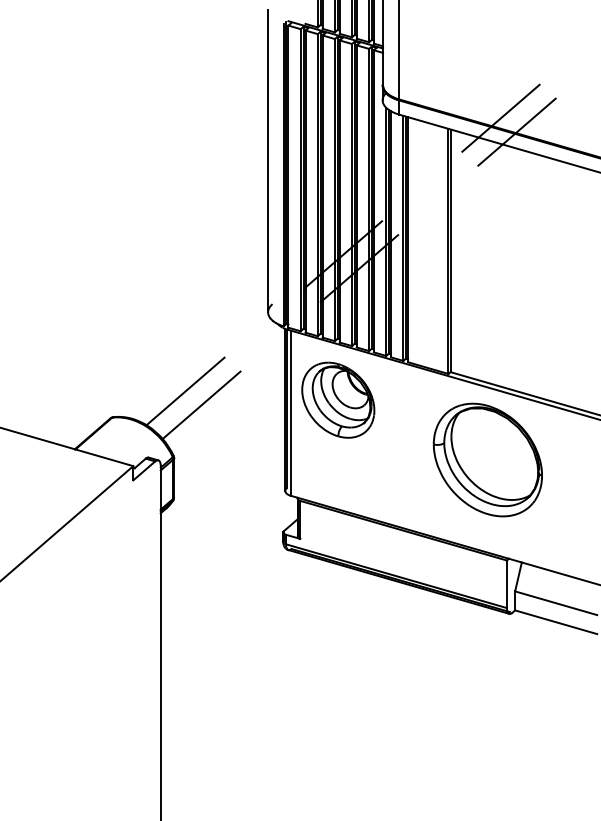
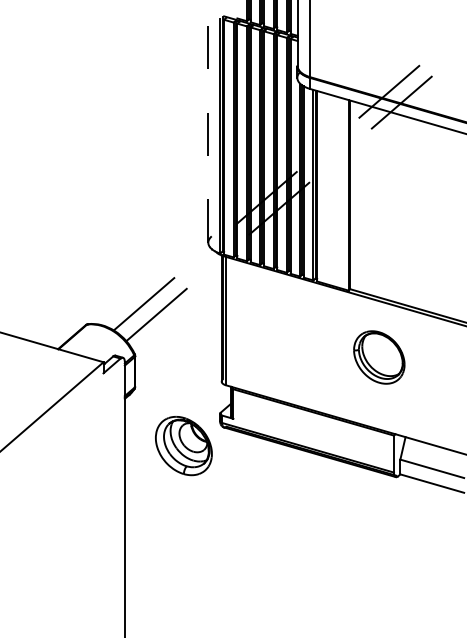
line: (268, 160) -> (208, 124), solid -> dashed
part: (337, 400) -> (183, 446), moved
part: (488, 460) -> (379, 357), size x0.6

